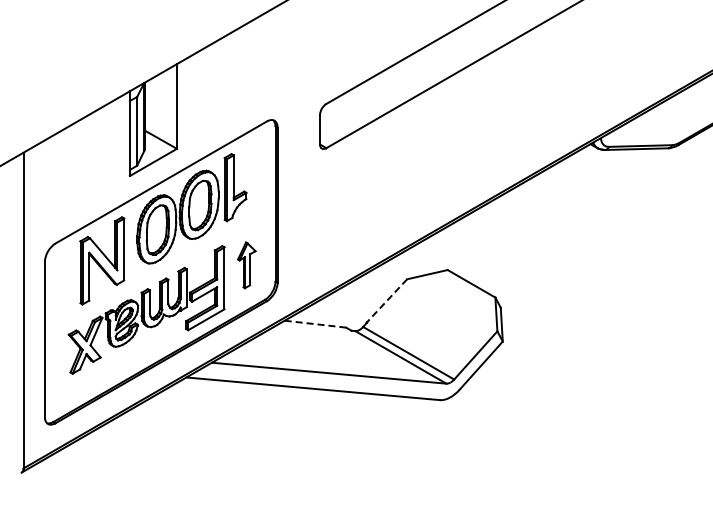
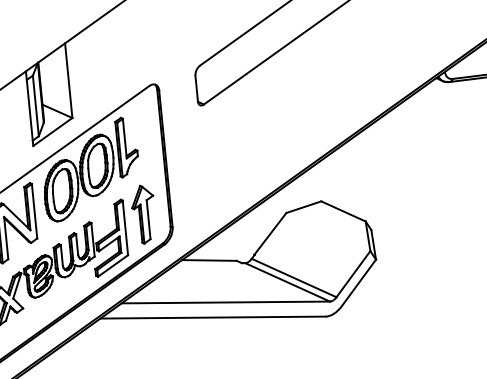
part: (246, 265) -> (143, 214), size x1.43
line: (386, 300) -> (270, 233), dashed -> solid
line: (315, 324) -> (209, 260), dashed -> solid

